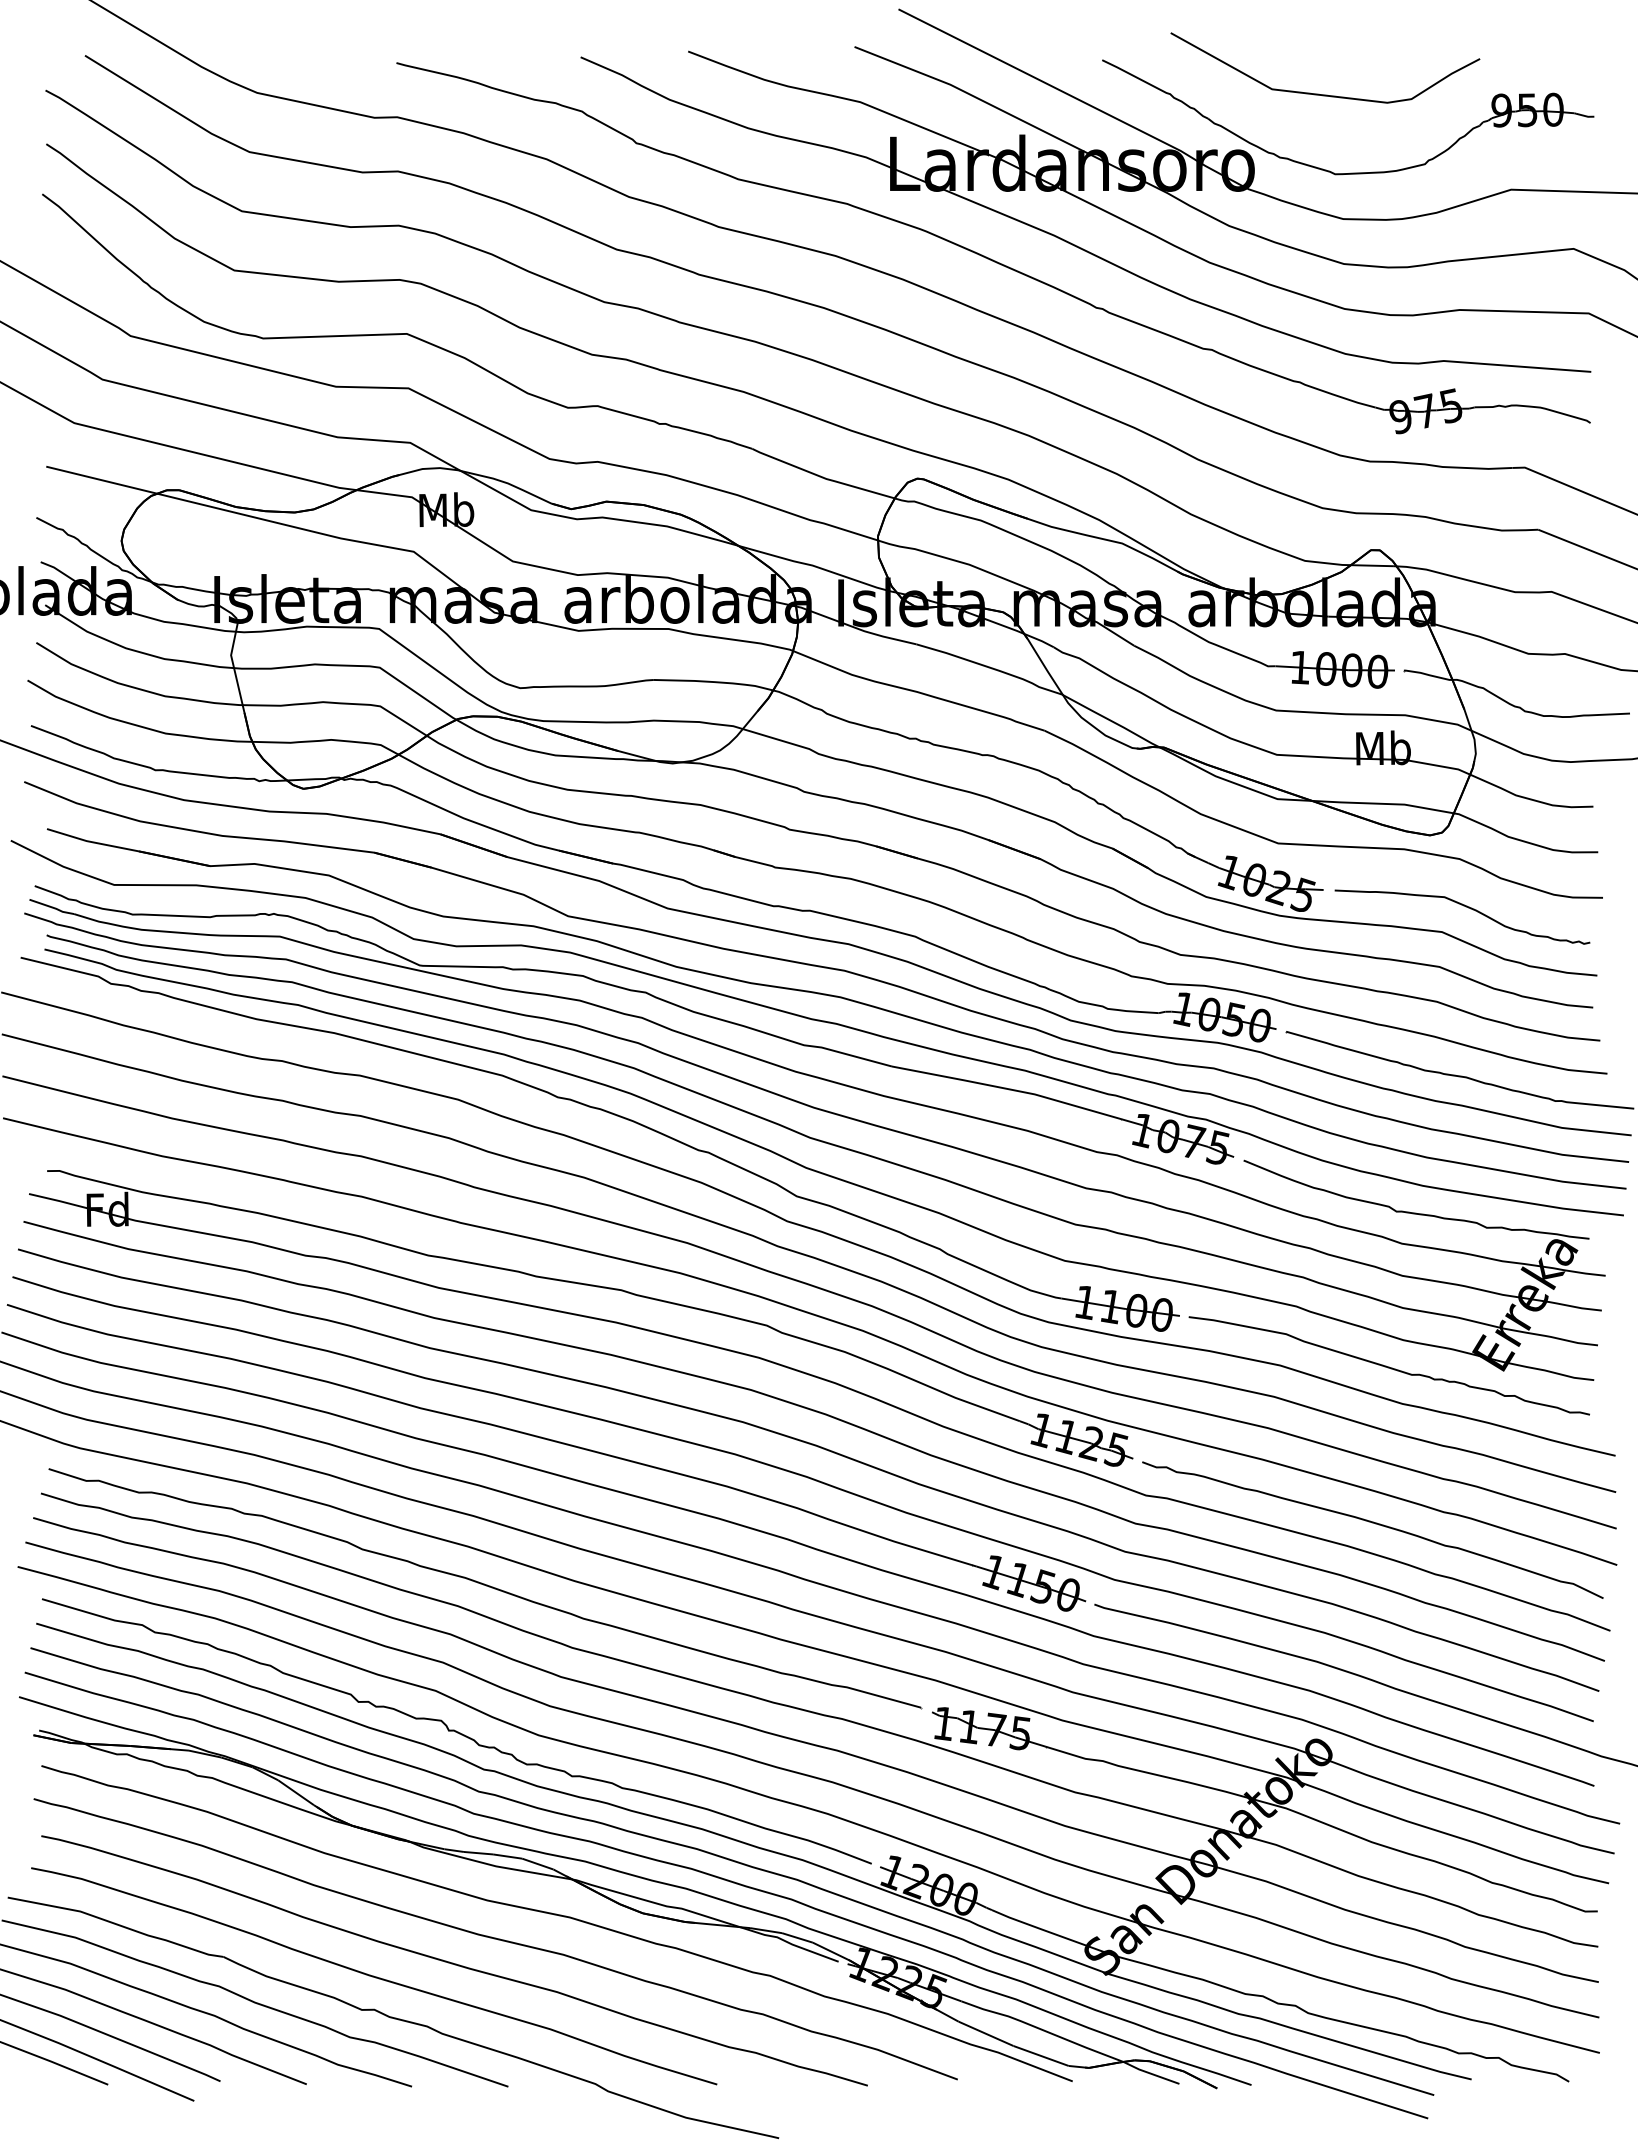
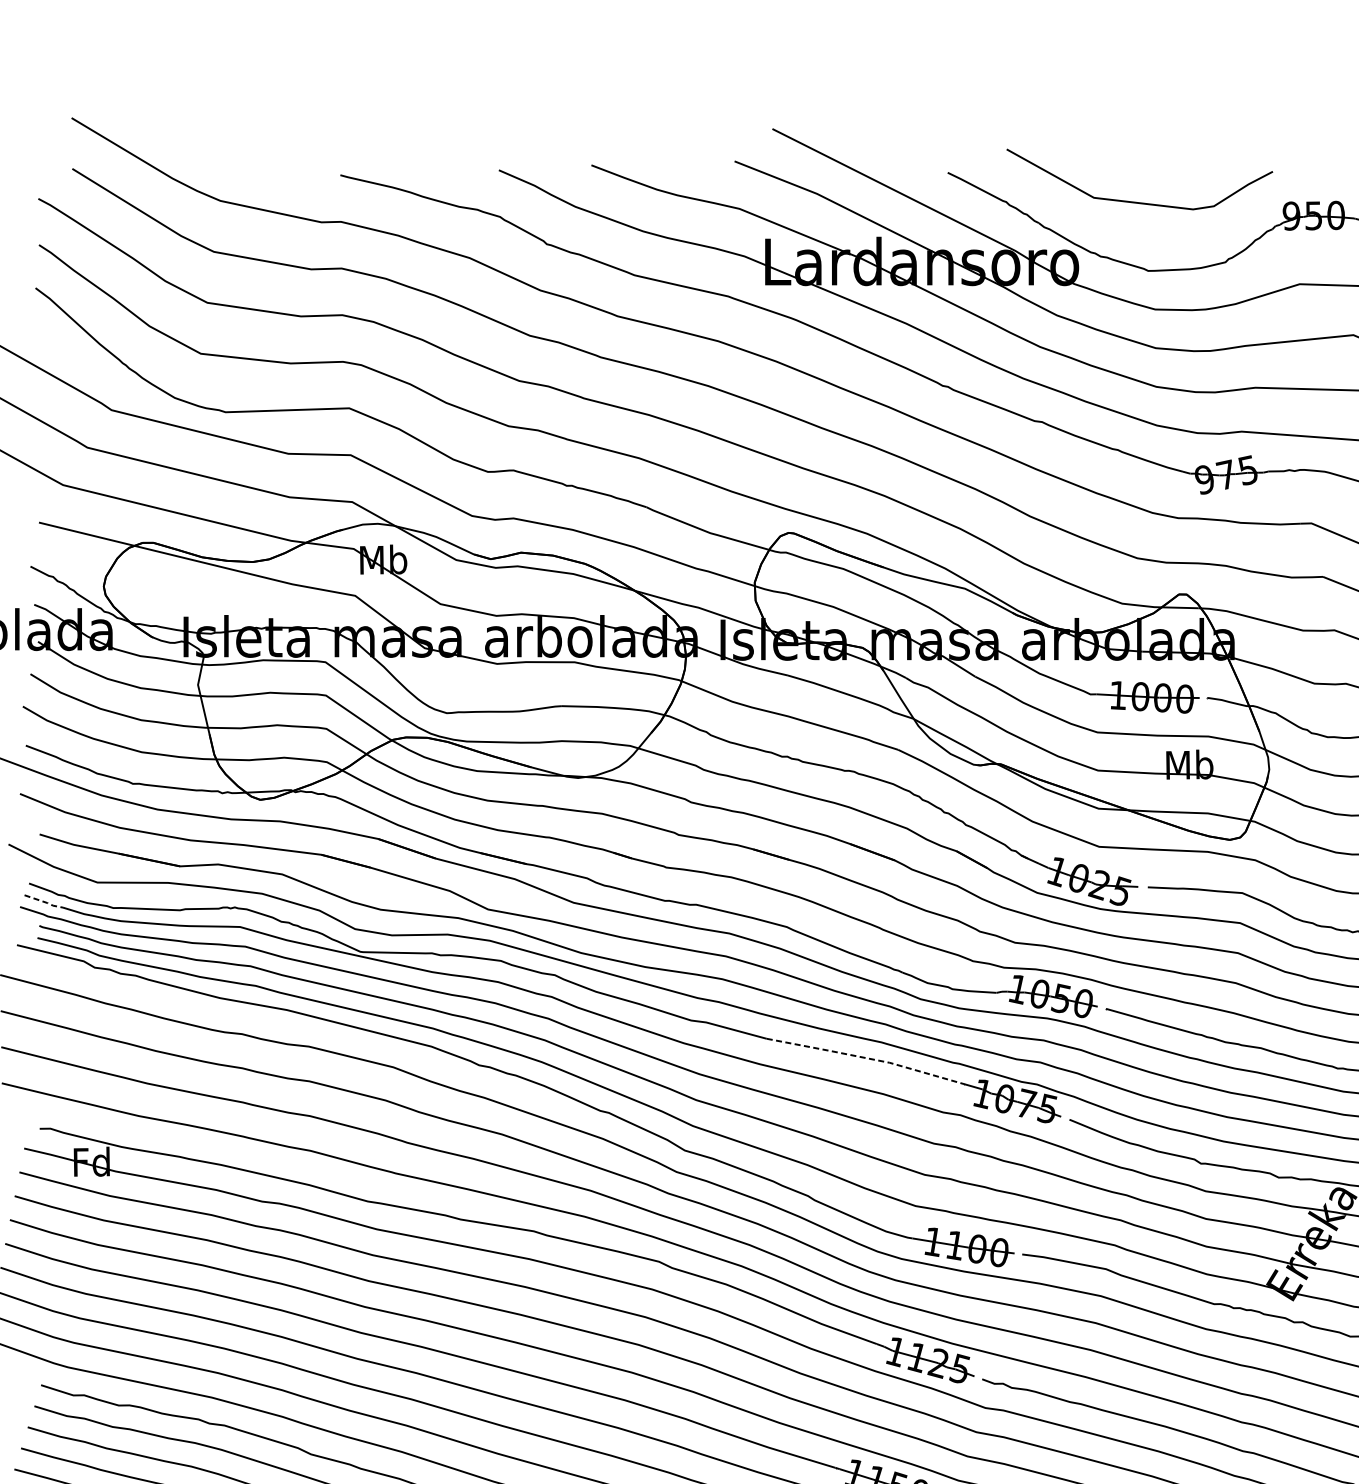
line: (52, 907) -> (44, 901), solid -> dashed
line: (1007, 1088) -> (866, 1057), solid -> dashed

